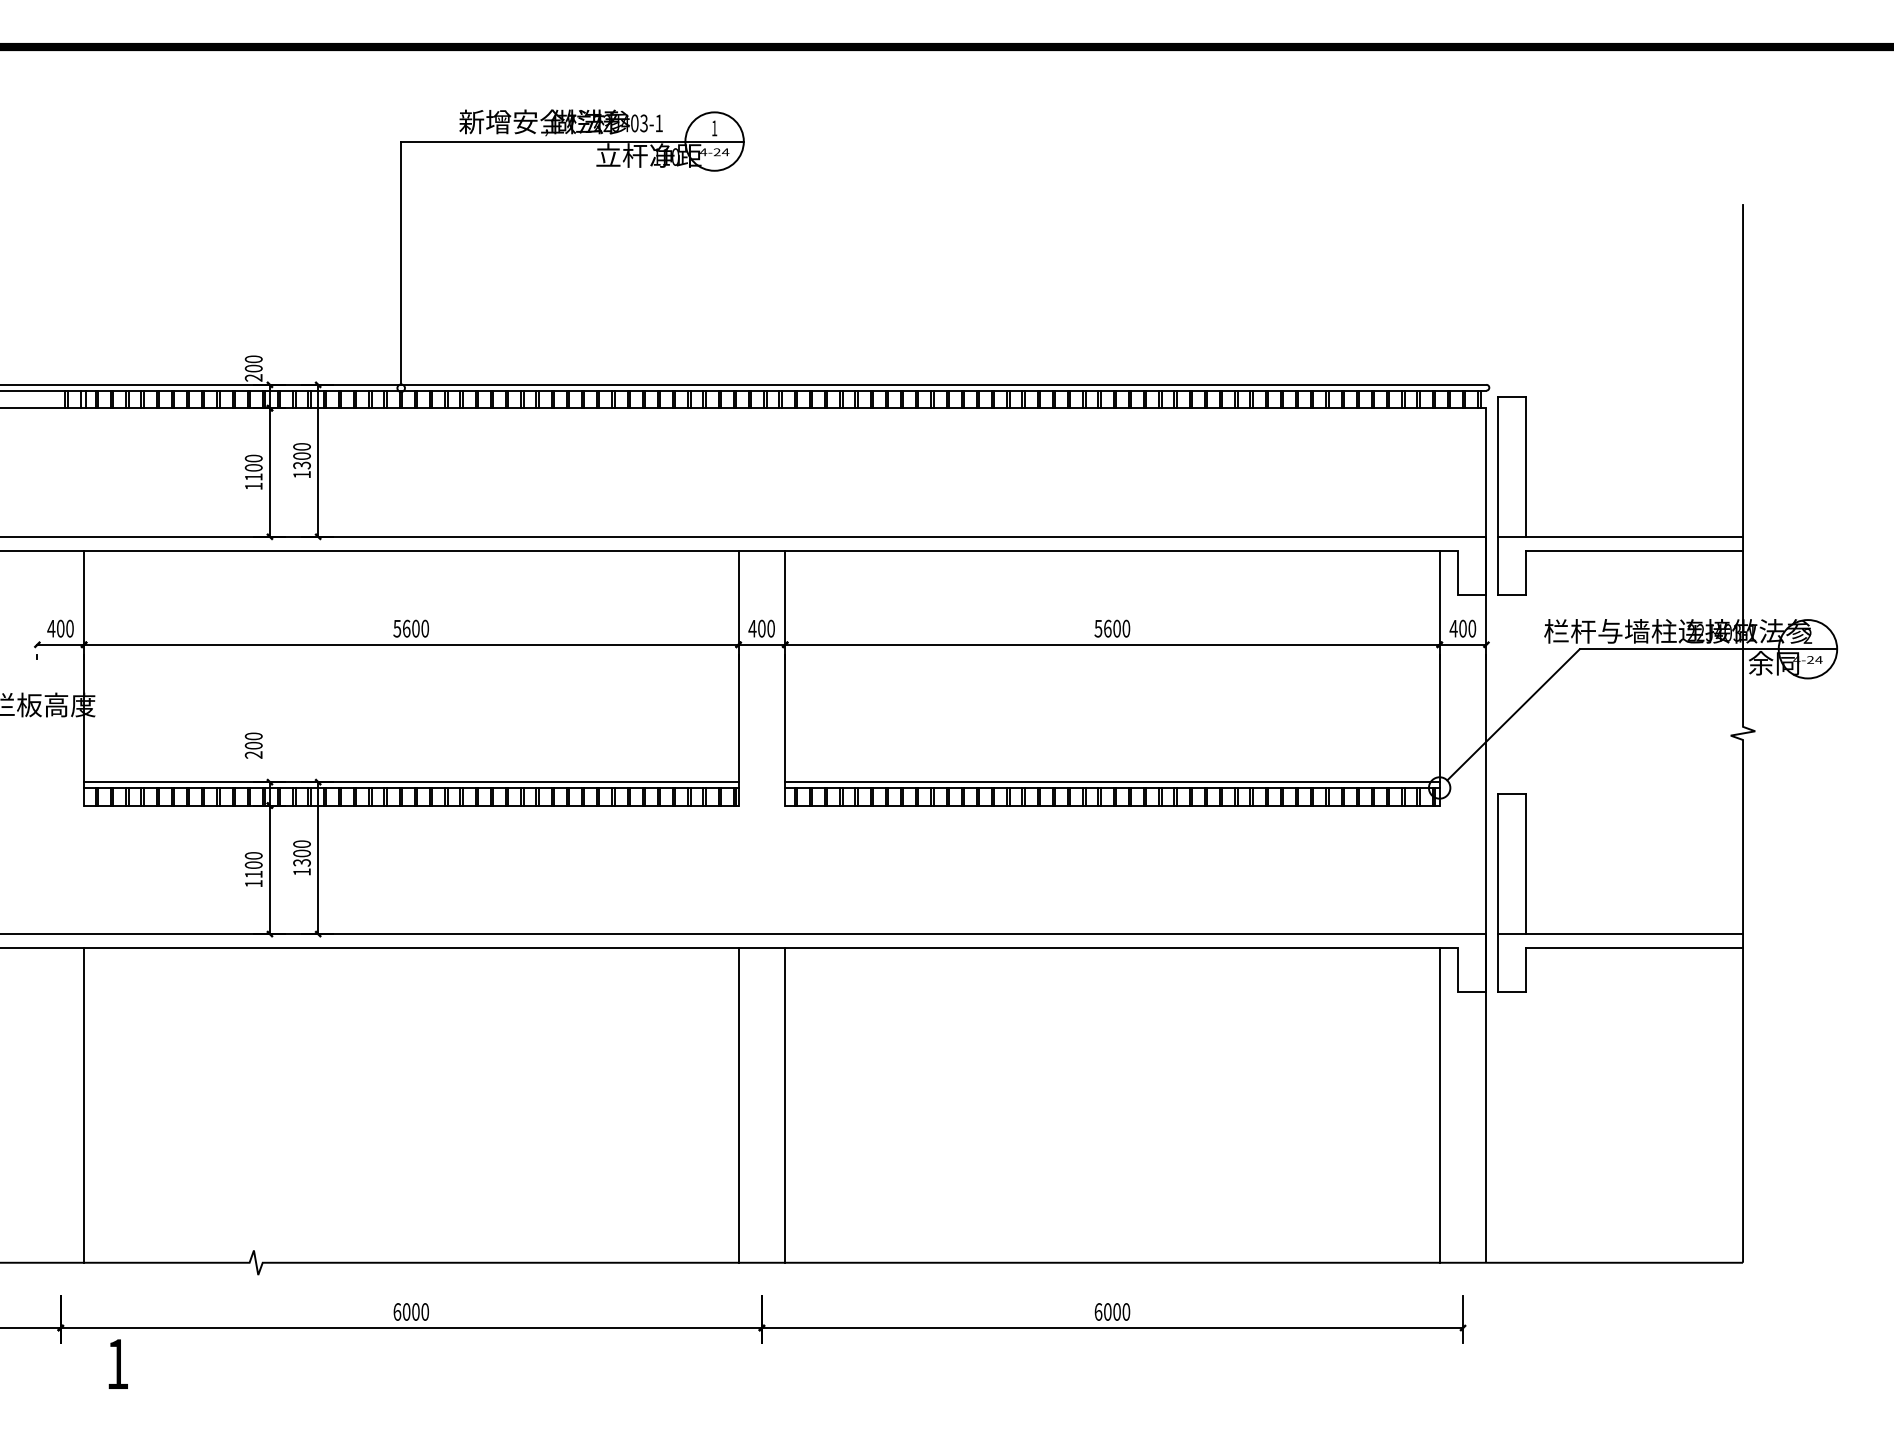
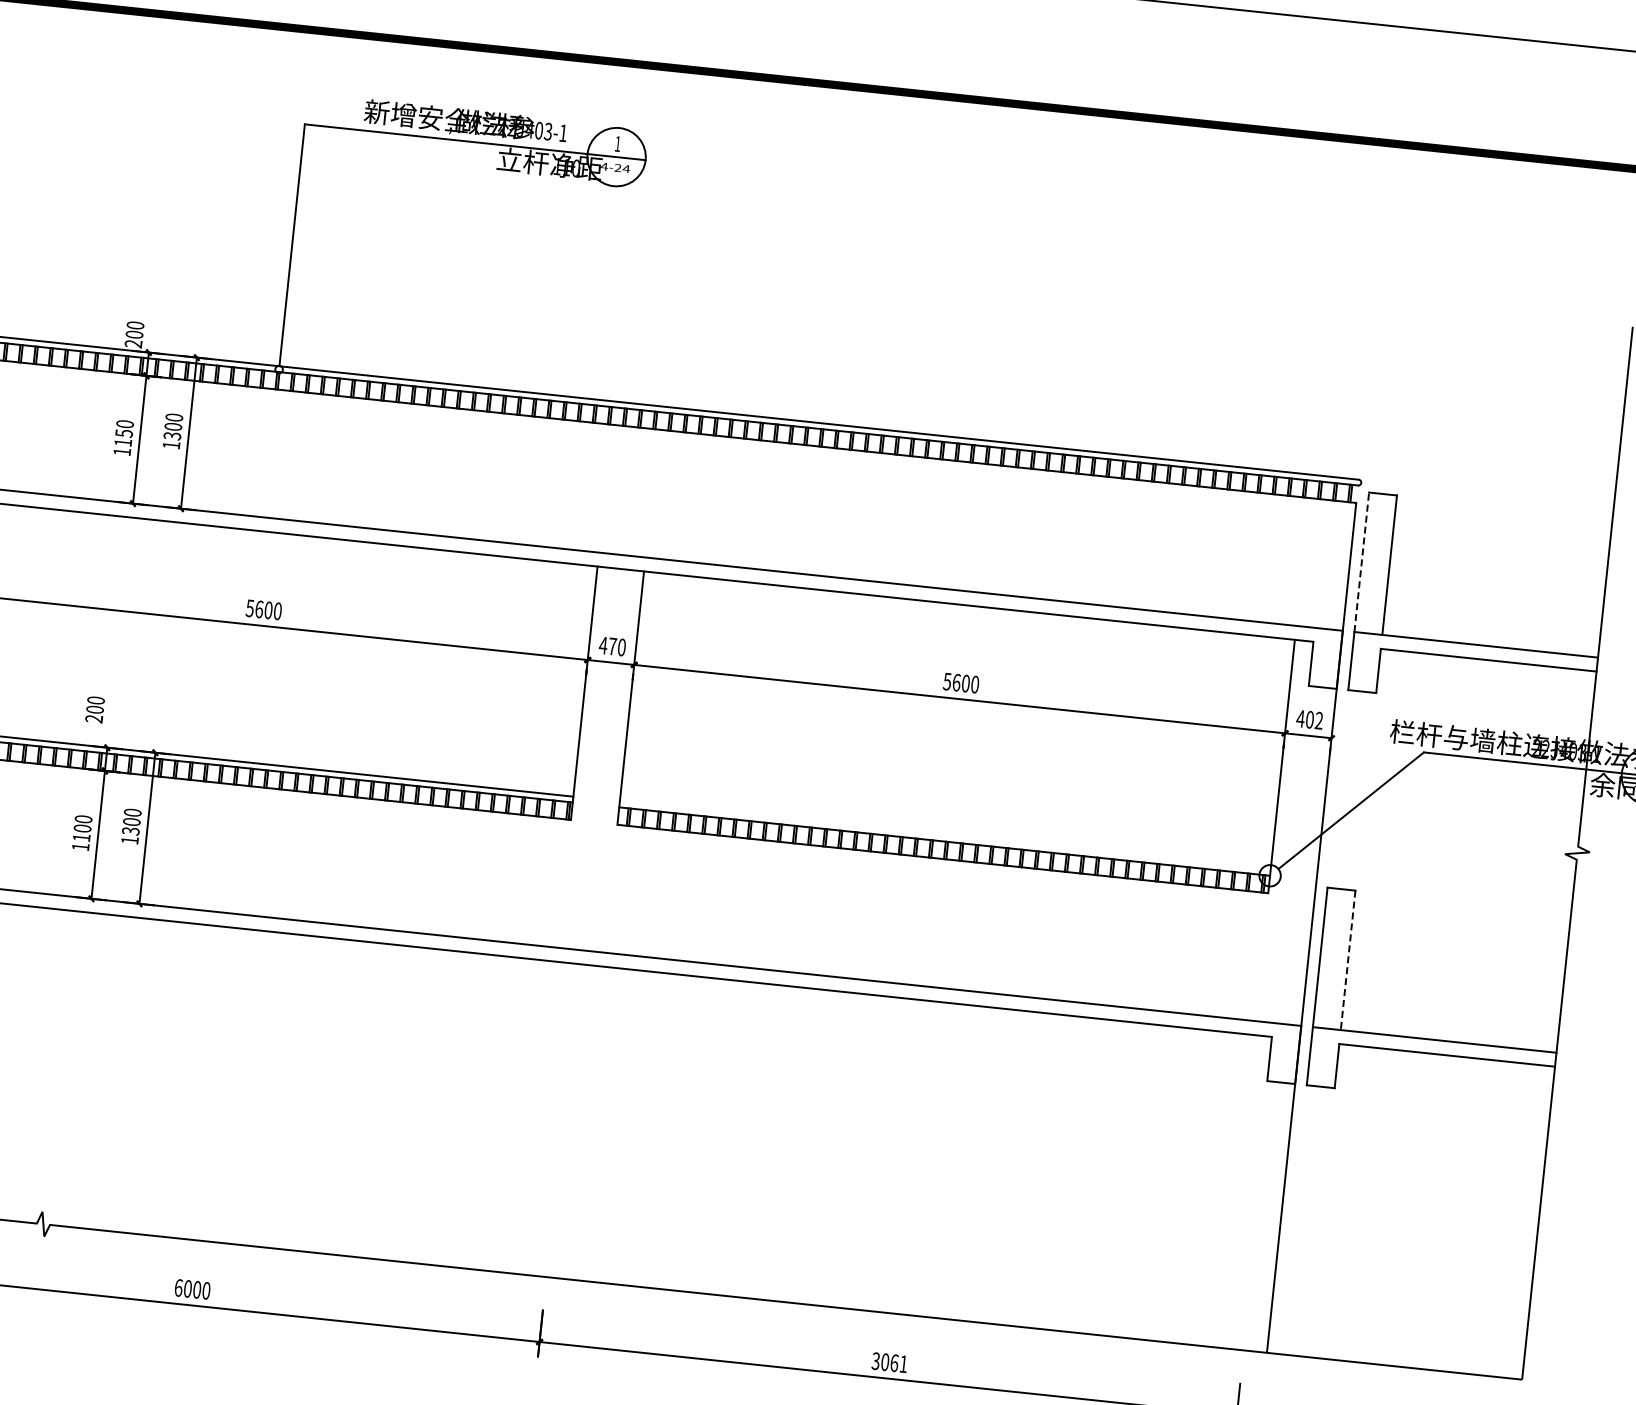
line: (1498, 466) -> (1362, 562), solid -> dashed
text: (253, 467) -> (123, 433), 1100 -> 1150
text: (761, 628) -> (612, 646), 400 -> 470
text: (1472, 628) -> (1319, 720), 400 -> 402
line: (1112, 782) -> (945, 836), removed
line: (1526, 864) -> (1348, 960), solid -> dashed
line: (738, 1105) -> (539, 1118), removed
line: (785, 1105) -> (586, 1123), removed
line: (1439, 1105) -> (1236, 1191), removed
text: (1112, 1311) -> (889, 1362), 6000 -> 3061

